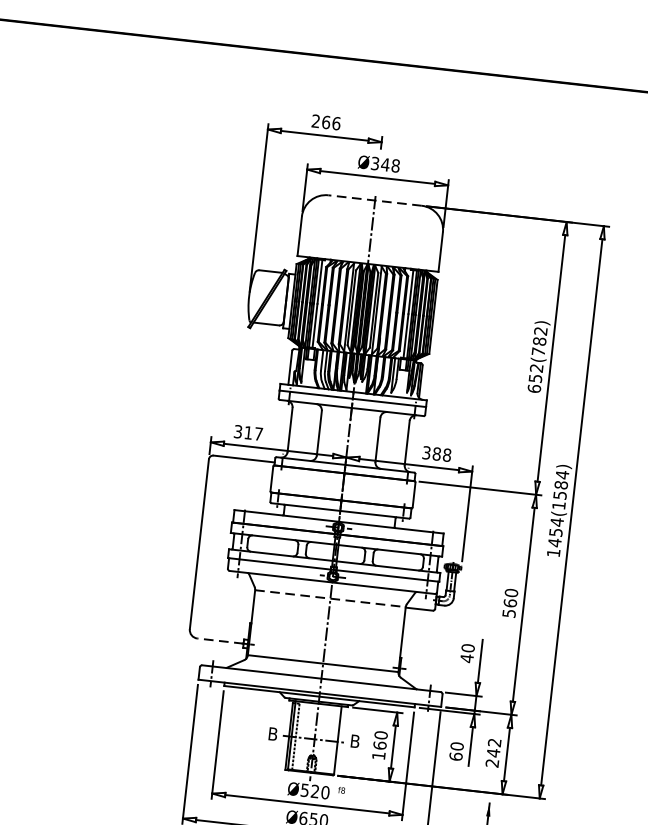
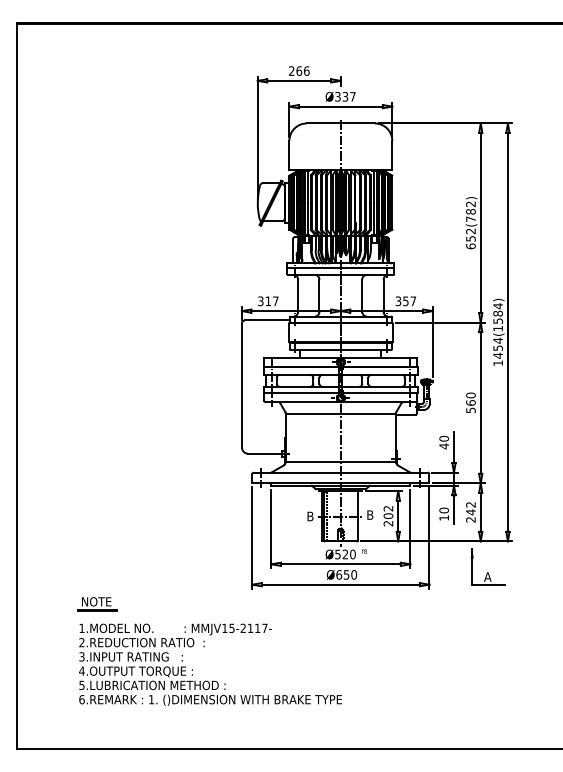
text: (389, 164) -> (348, 96), Ø348 -> Ø337
line: (374, 200) -> (340, 123), dashed -> solid
text: (441, 454) -> (409, 301), 388 -> 357
line: (329, 599) -> (340, 414), dashed -> solid
line: (219, 640) -> (264, 453), dashed -> solid
text: (380, 744) -> (388, 515), 160 -> 202
text: (456, 756) -> (444, 517), 60 -> 10

